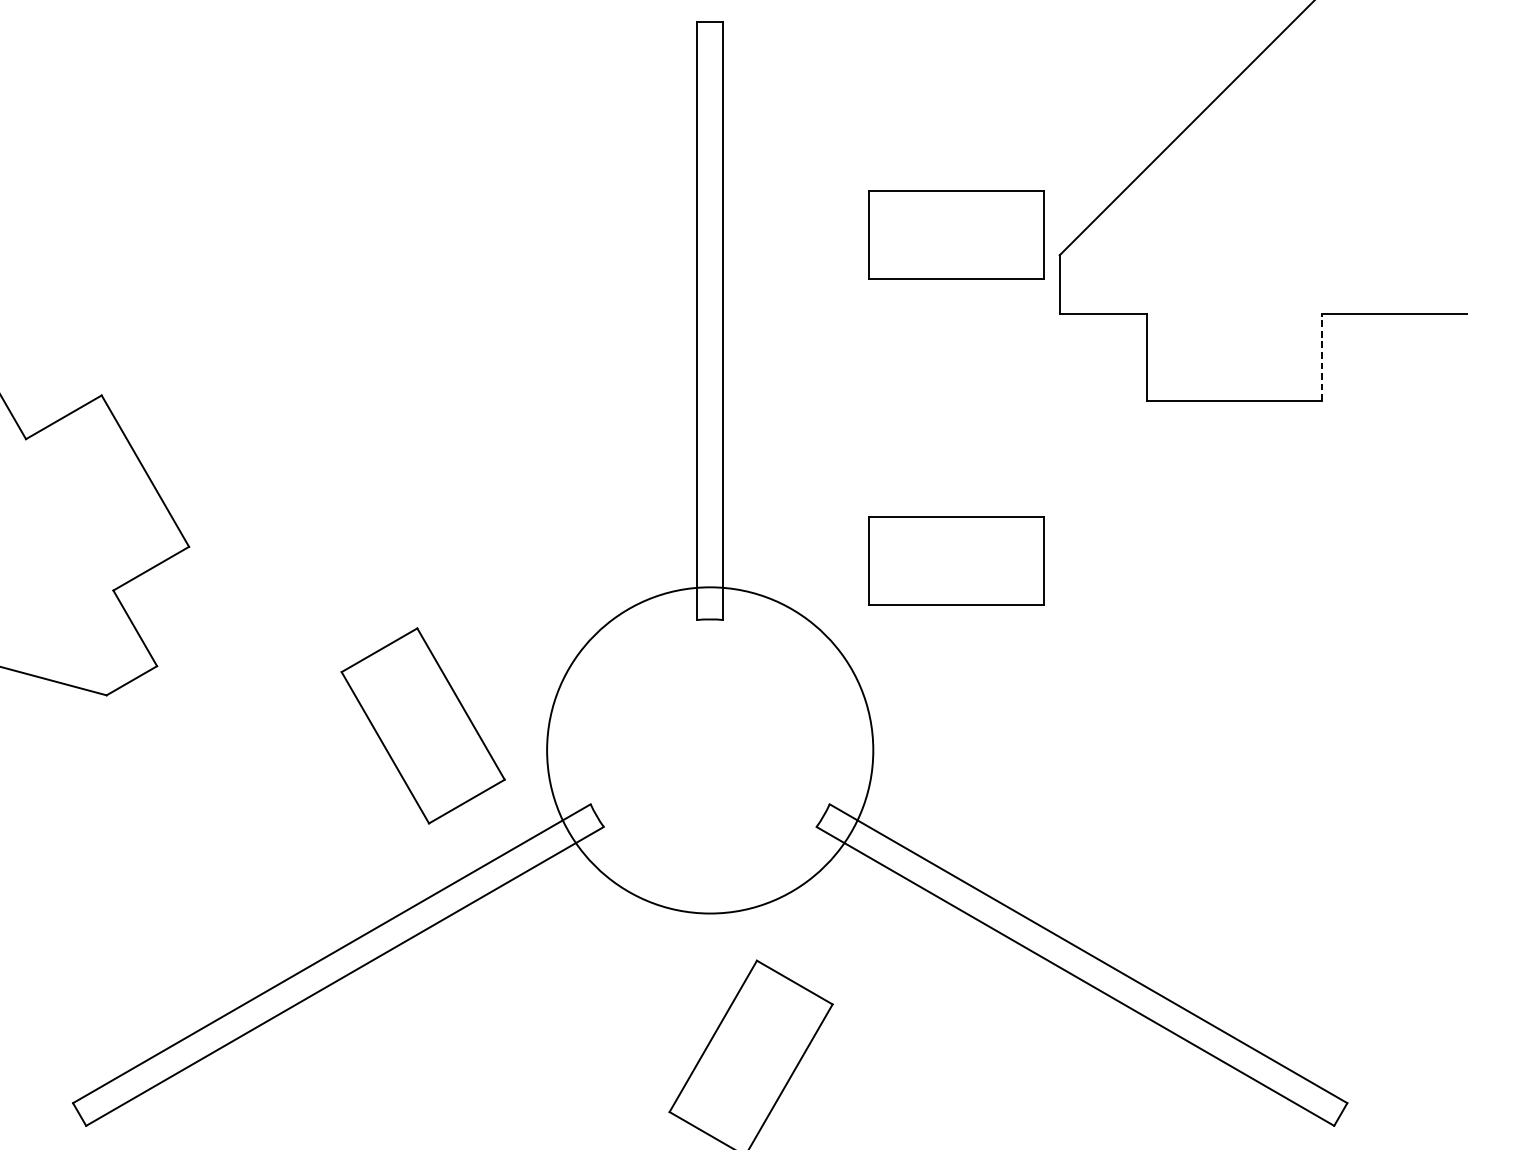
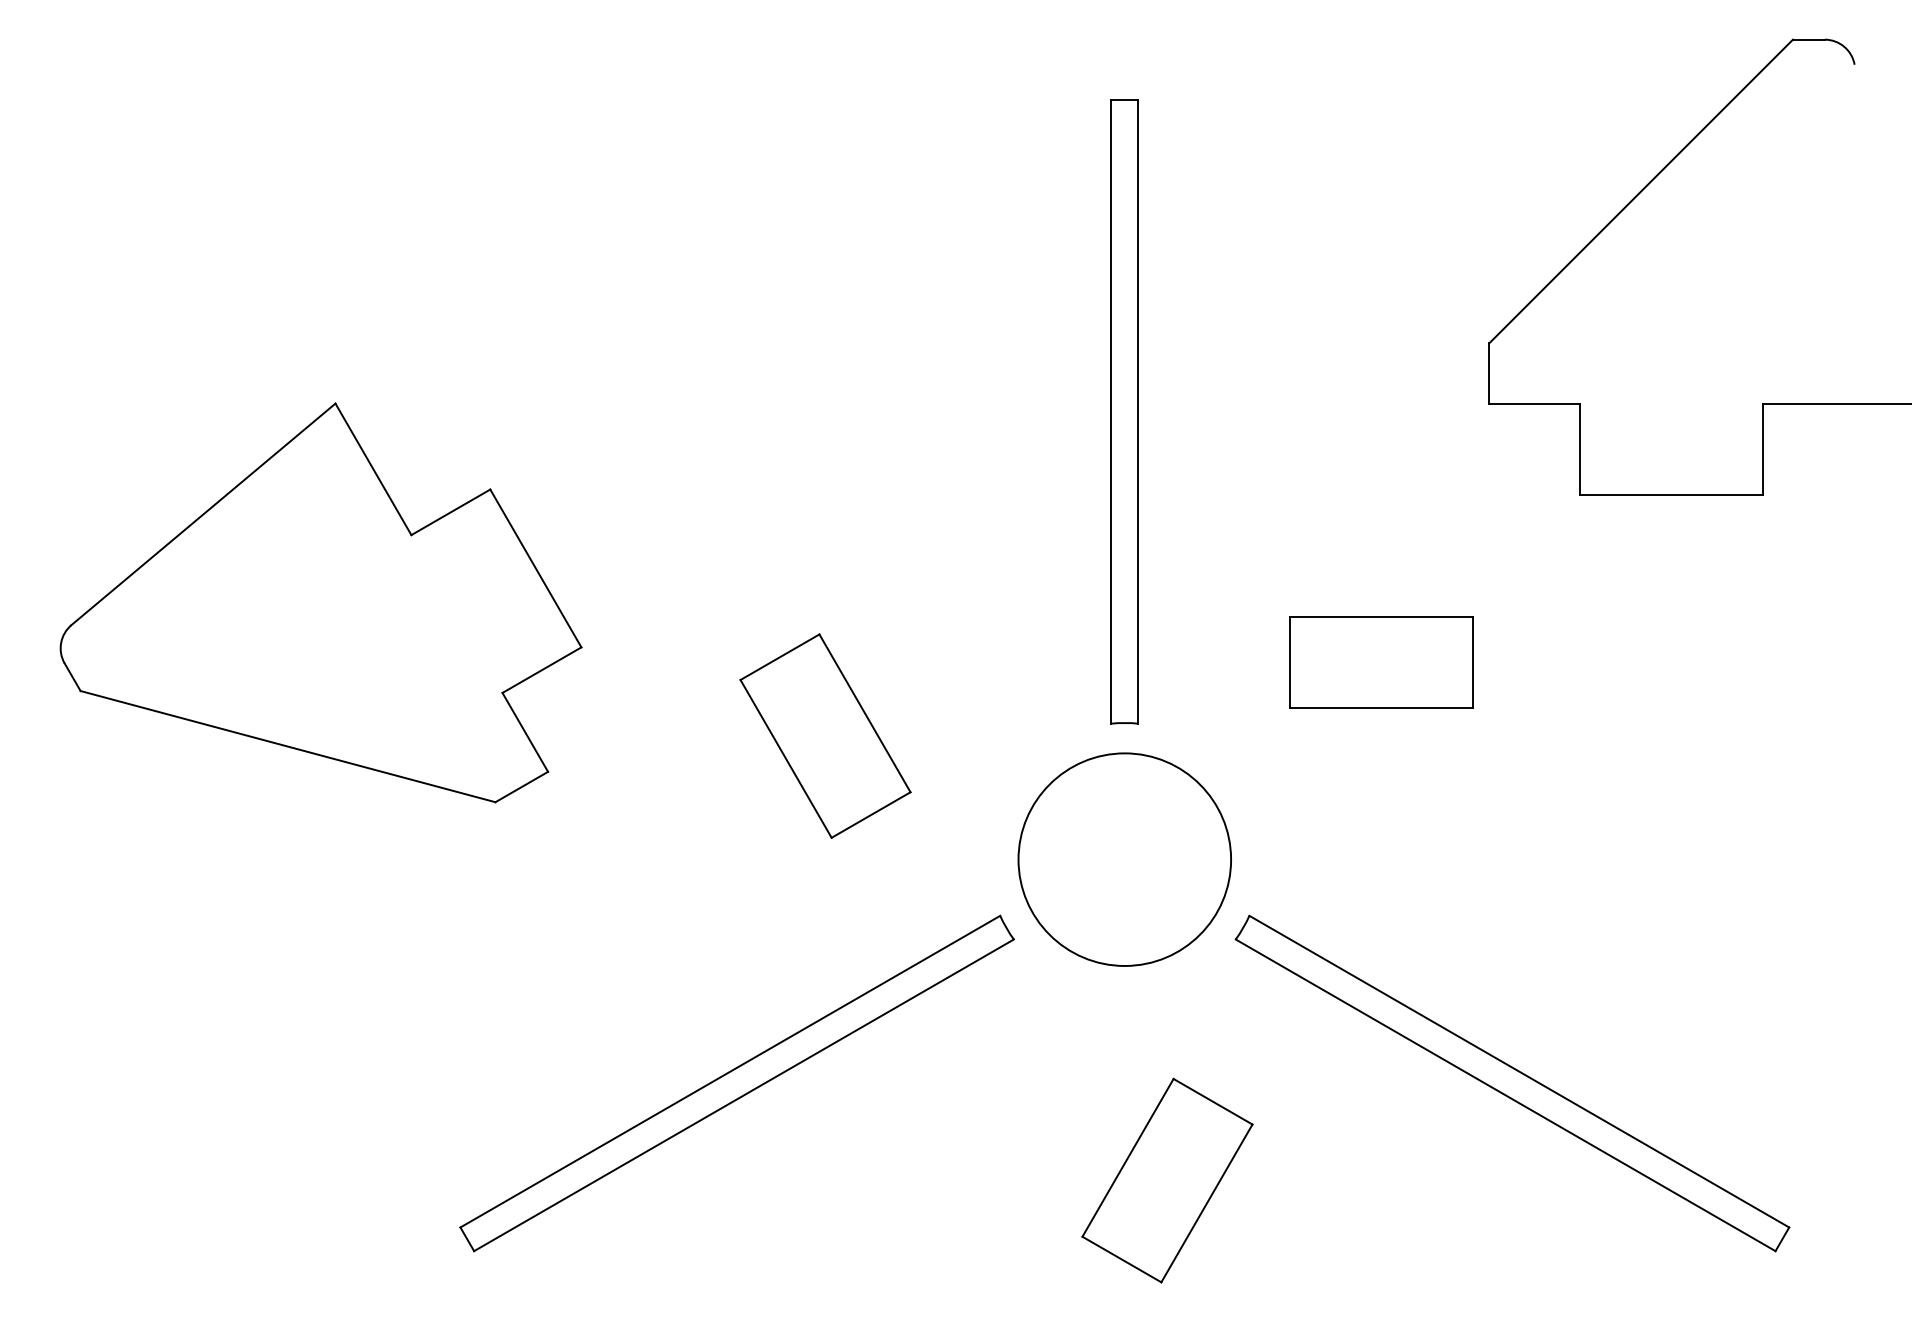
part: (956, 235) -> (1381, 322), removed
line: (1321, 357) -> (1762, 449), dashed -> solid
part: (423, 725) -> (825, 735), moved
circle: (709, 750) -> (1124, 859), size x0.62

